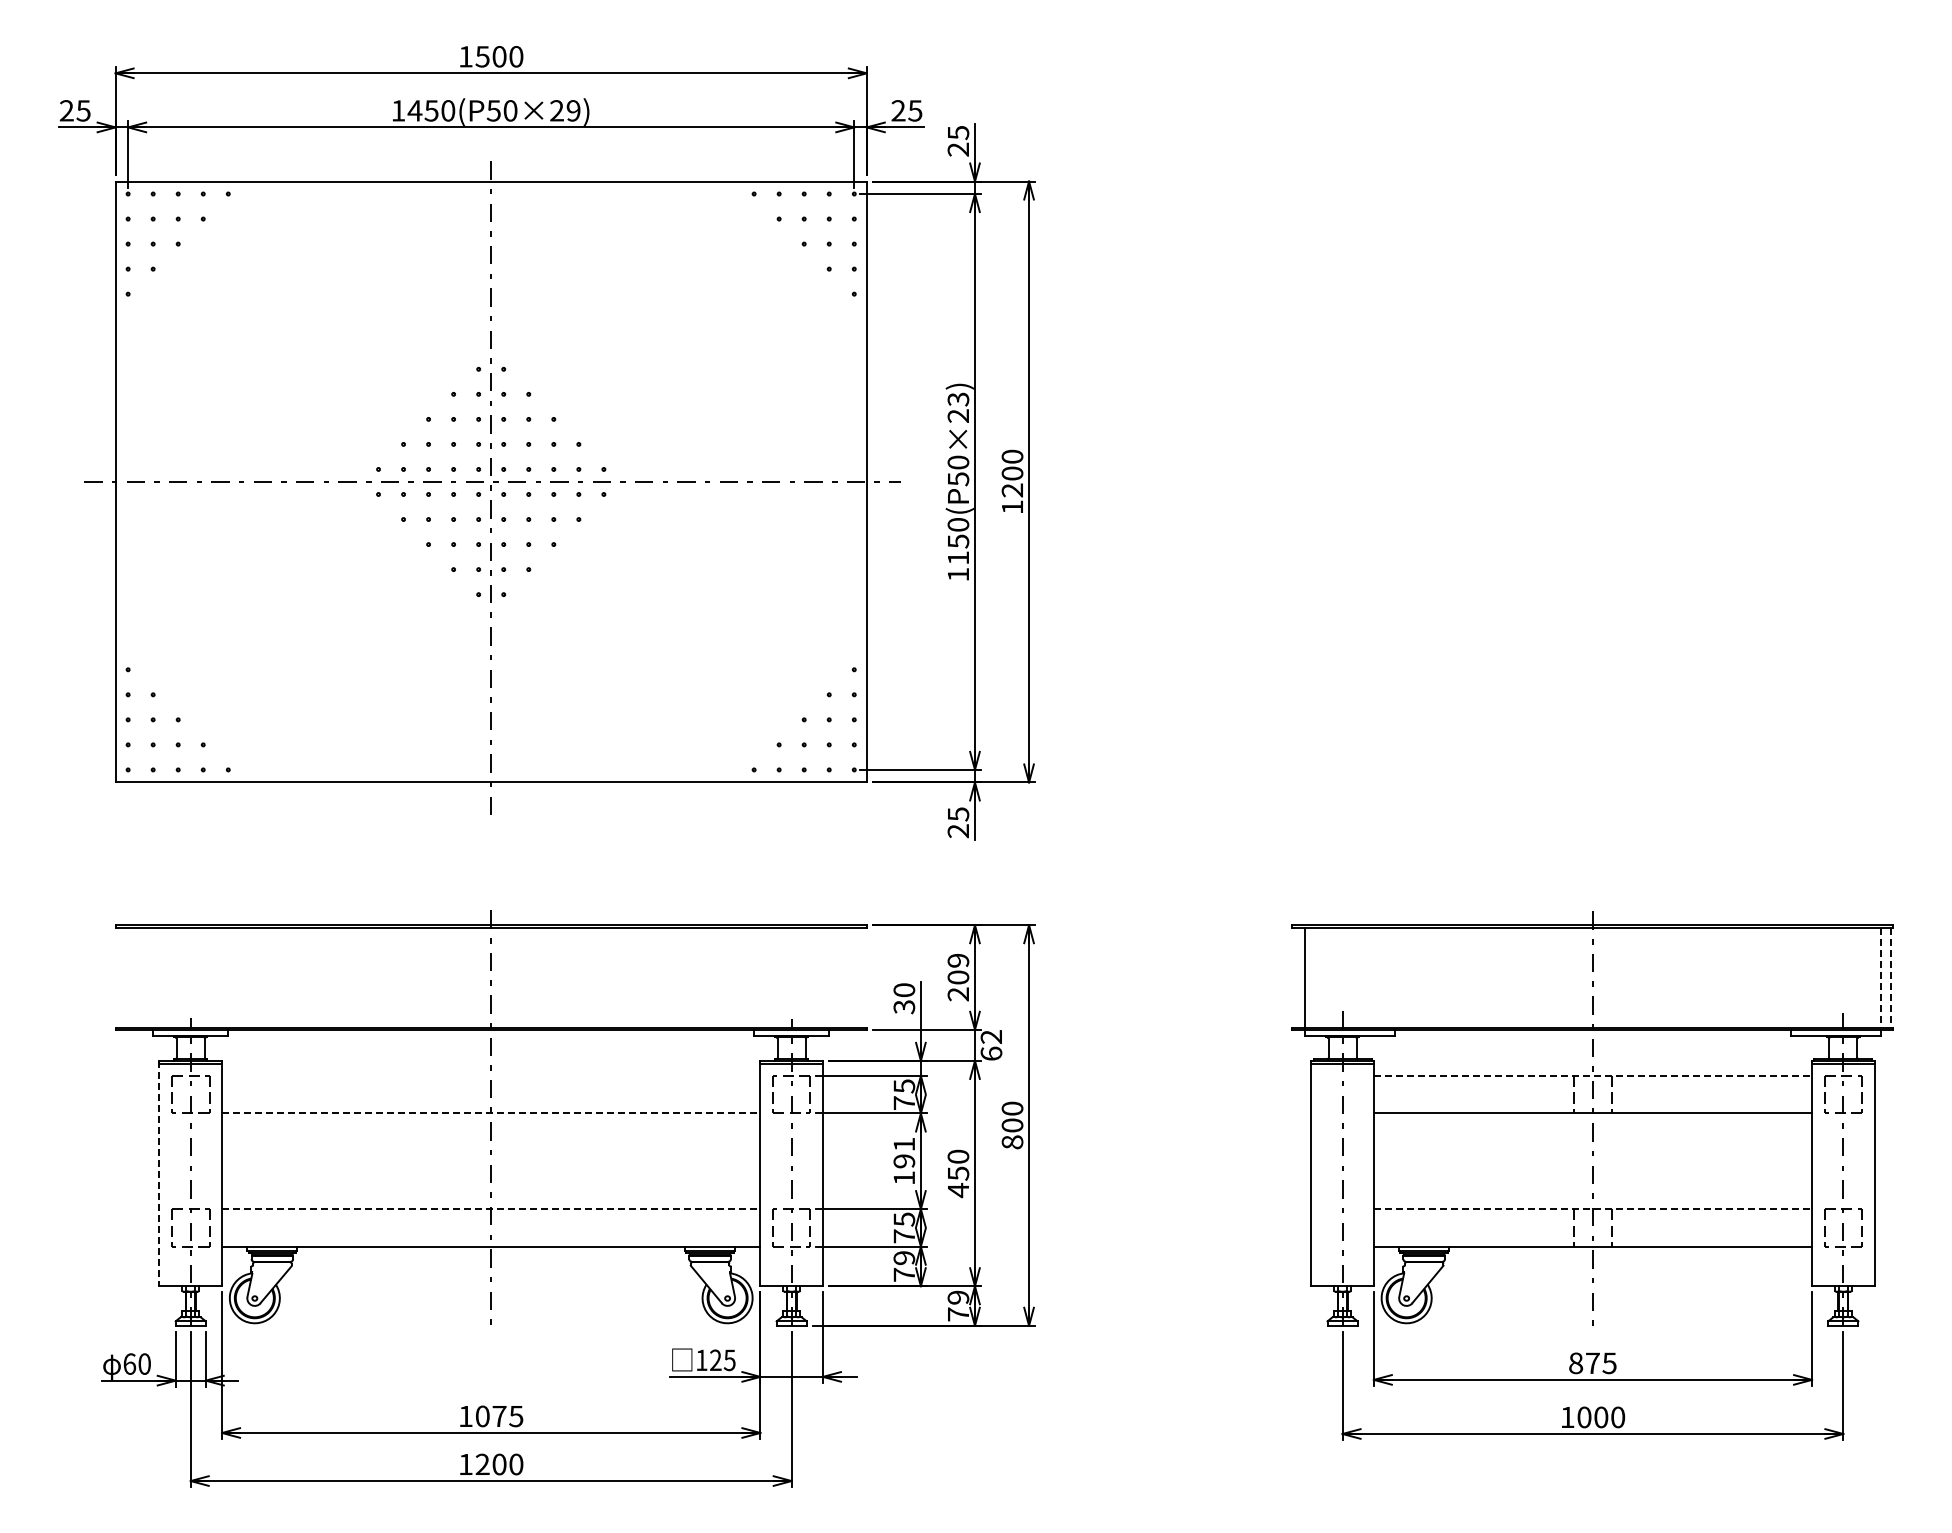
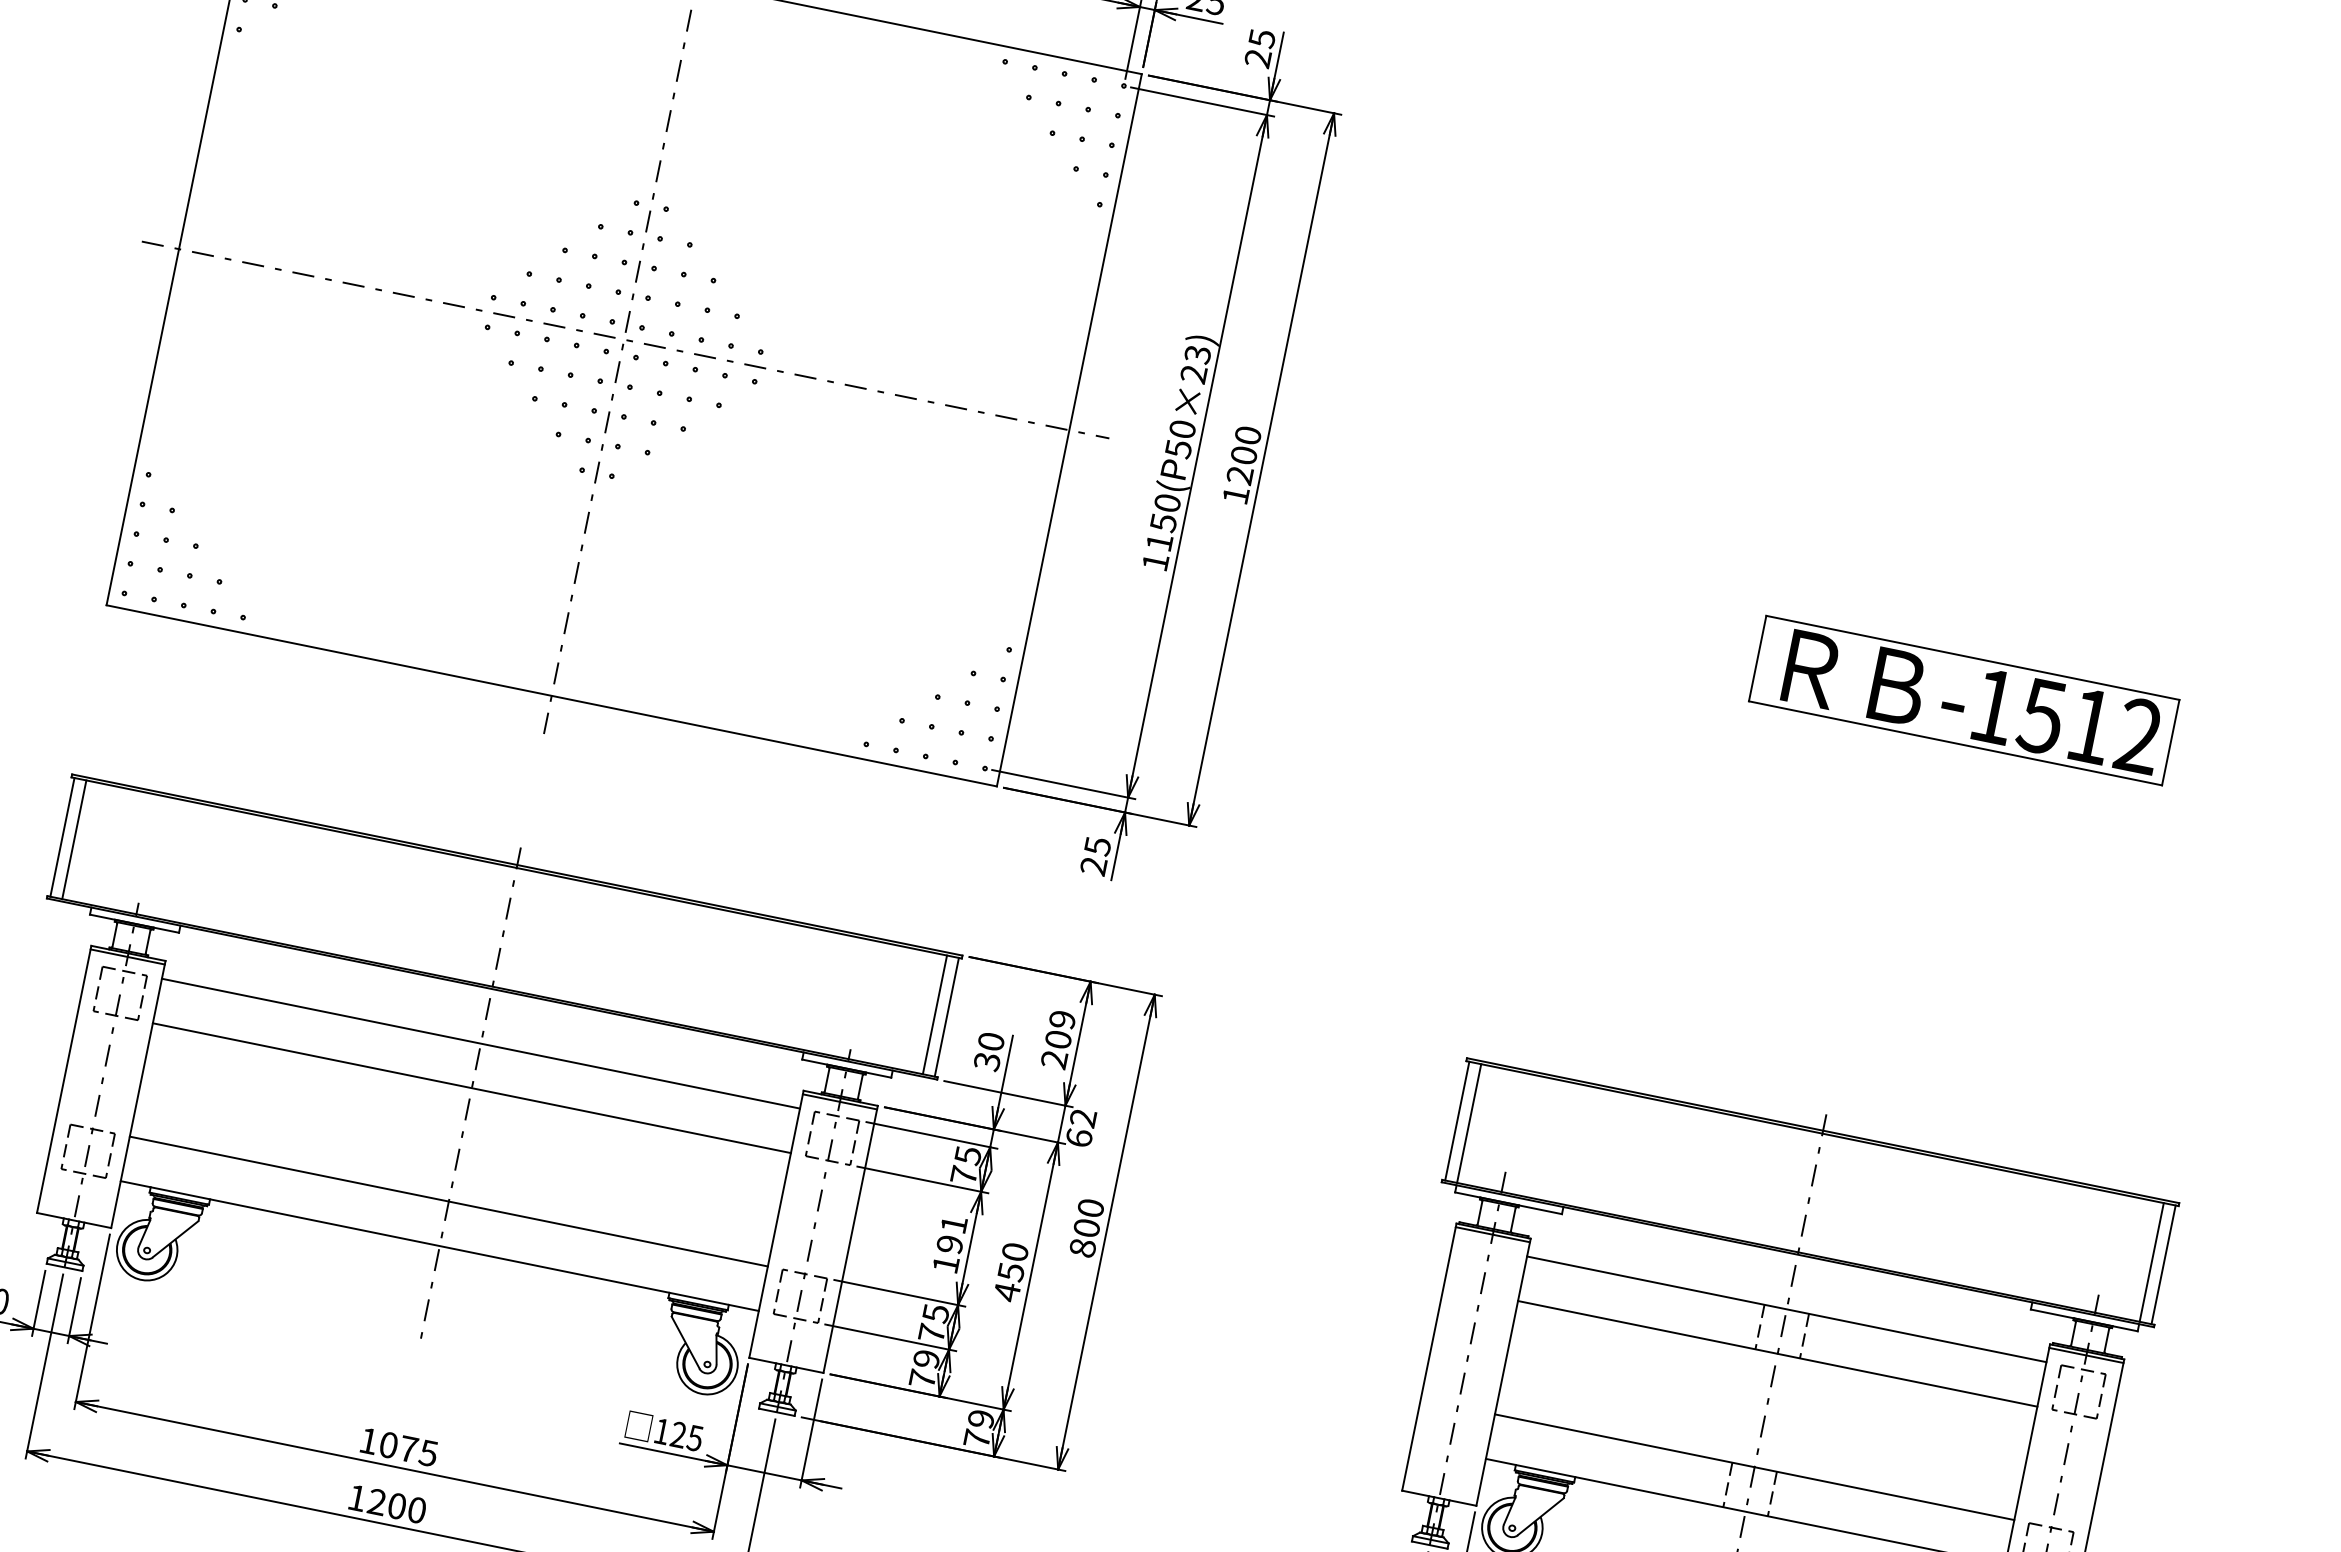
part: (1636, 553) -> (1964, 700), added
line: (118, 977) -> (62, 837), added
line: (128, 977) -> (74, 839), added
line: (854, 977) -> (935, 1014), added
line: (864, 977) -> (947, 1017), added
line: (1294, 977) -> (1456, 1120), added
line: (1880, 978) -> (2151, 1263), dashed -> solid
line: (1890, 978) -> (2162, 1265), dashed -> solid
line: (491, 1075) -> (481, 1043), added
line: (1593, 1075) -> (1787, 1308), dashed -> solid
line: (491, 1113) -> (472, 1088), dashed -> solid
line: (159, 1173) -> (64, 1079), dashed -> solid
line: (491, 1209) -> (449, 1202), dashed -> solid
line: (1593, 1209) -> (1755, 1467), dashed -> solid

